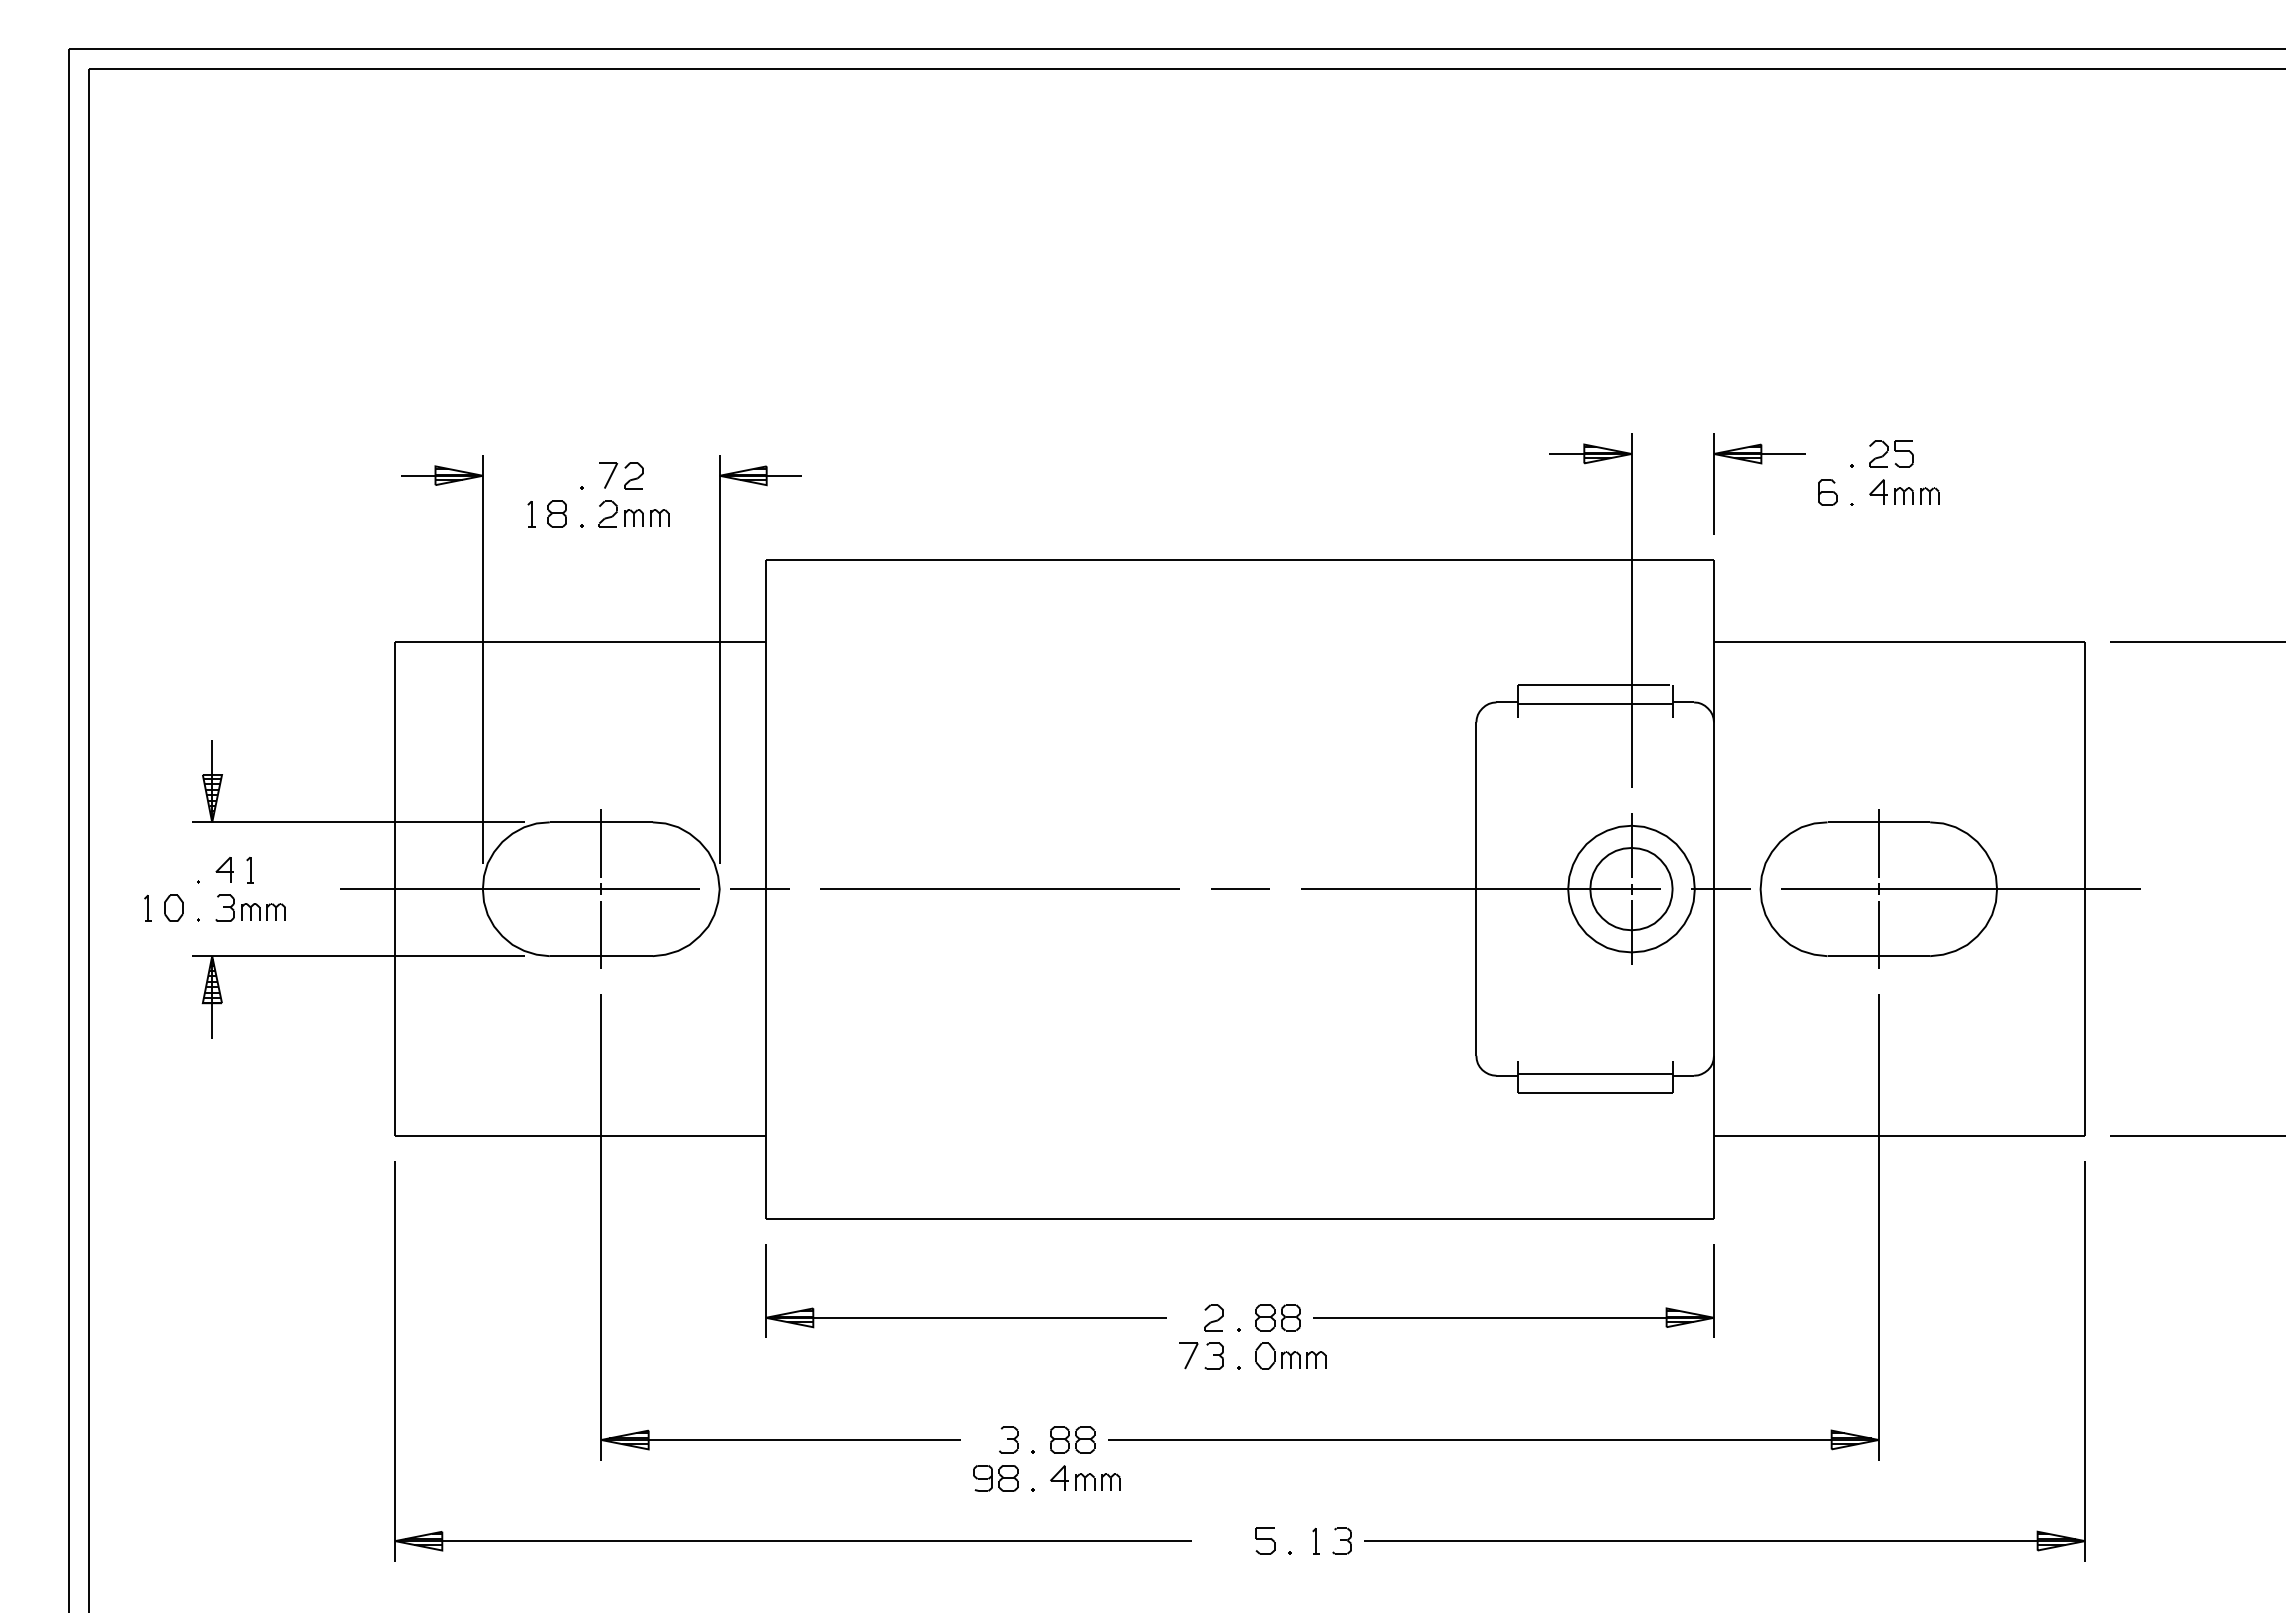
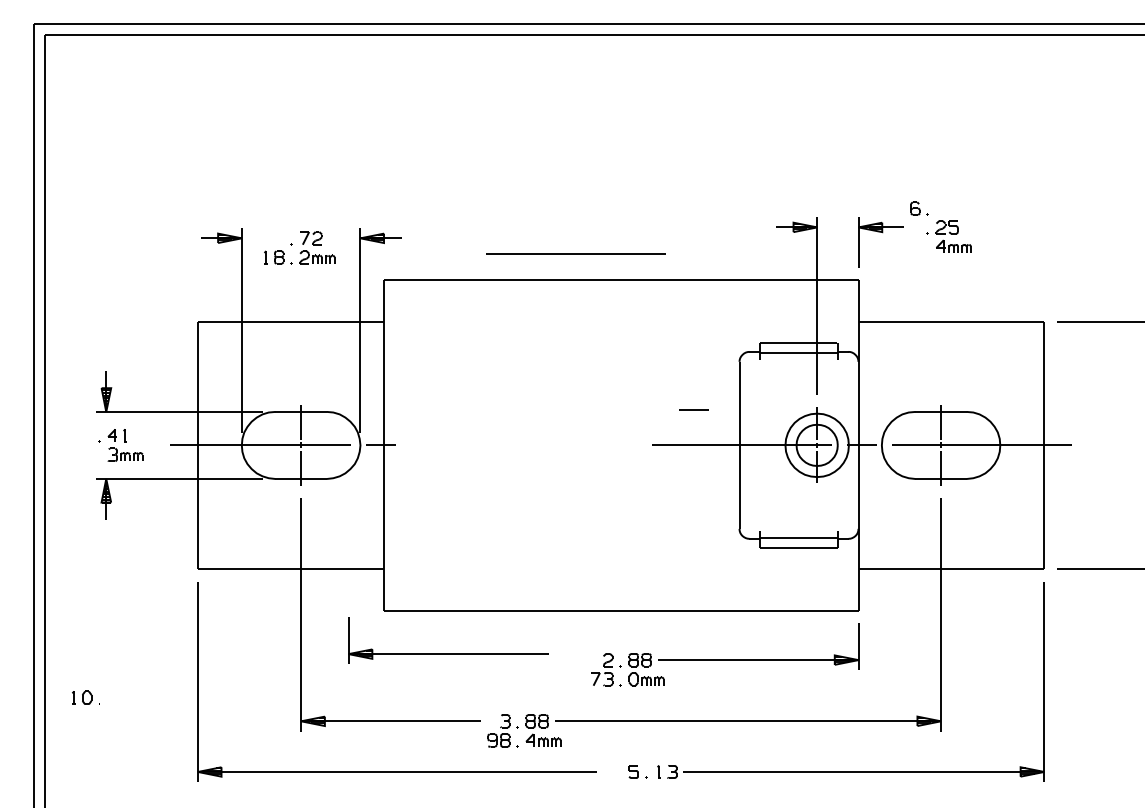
part: (1835, 492) -> (919, 208), moved
line: (999, 887) -> (575, 253), moved
line: (1238, 887) -> (693, 409), moved
part: (170, 907) -> (85, 697), moved
part: (965, 1316) -> (448, 653), moved

